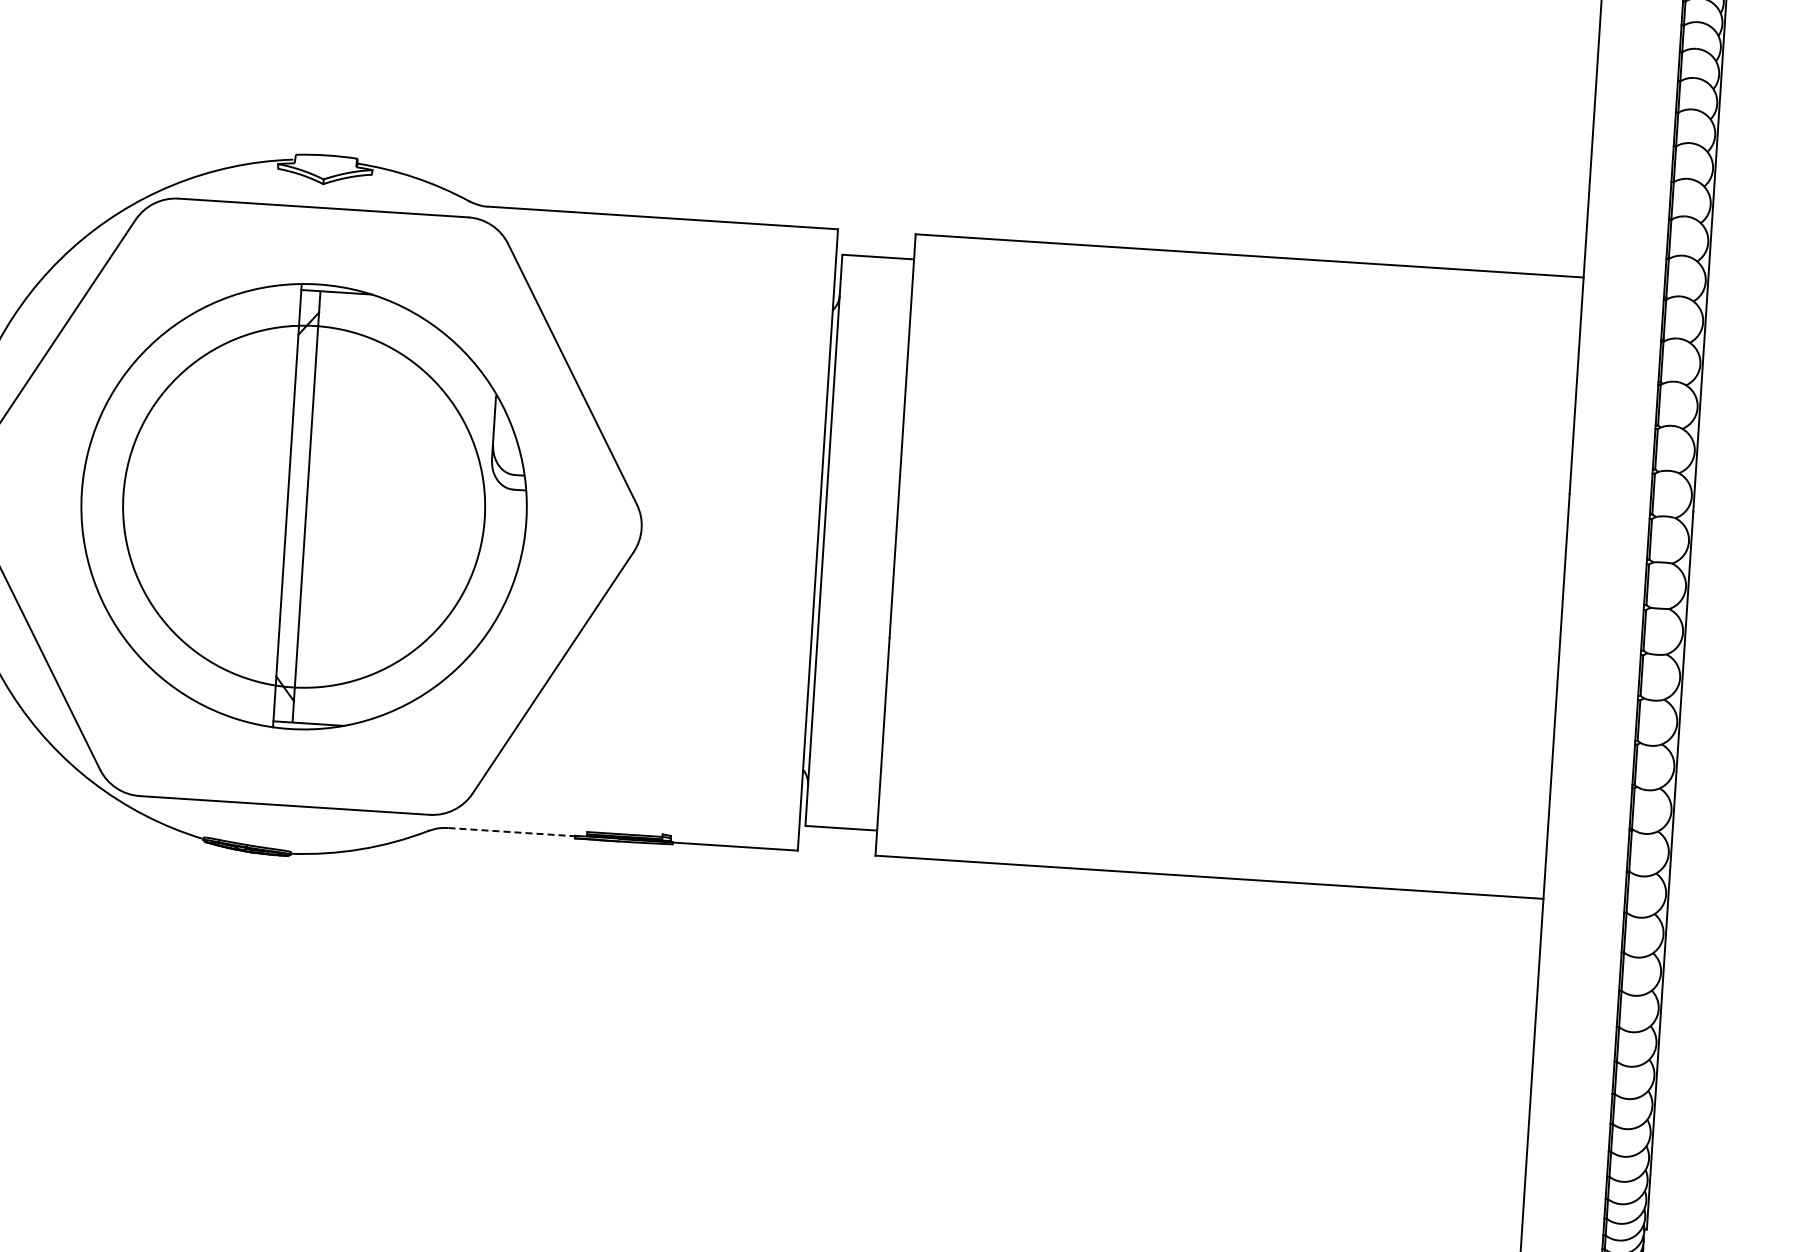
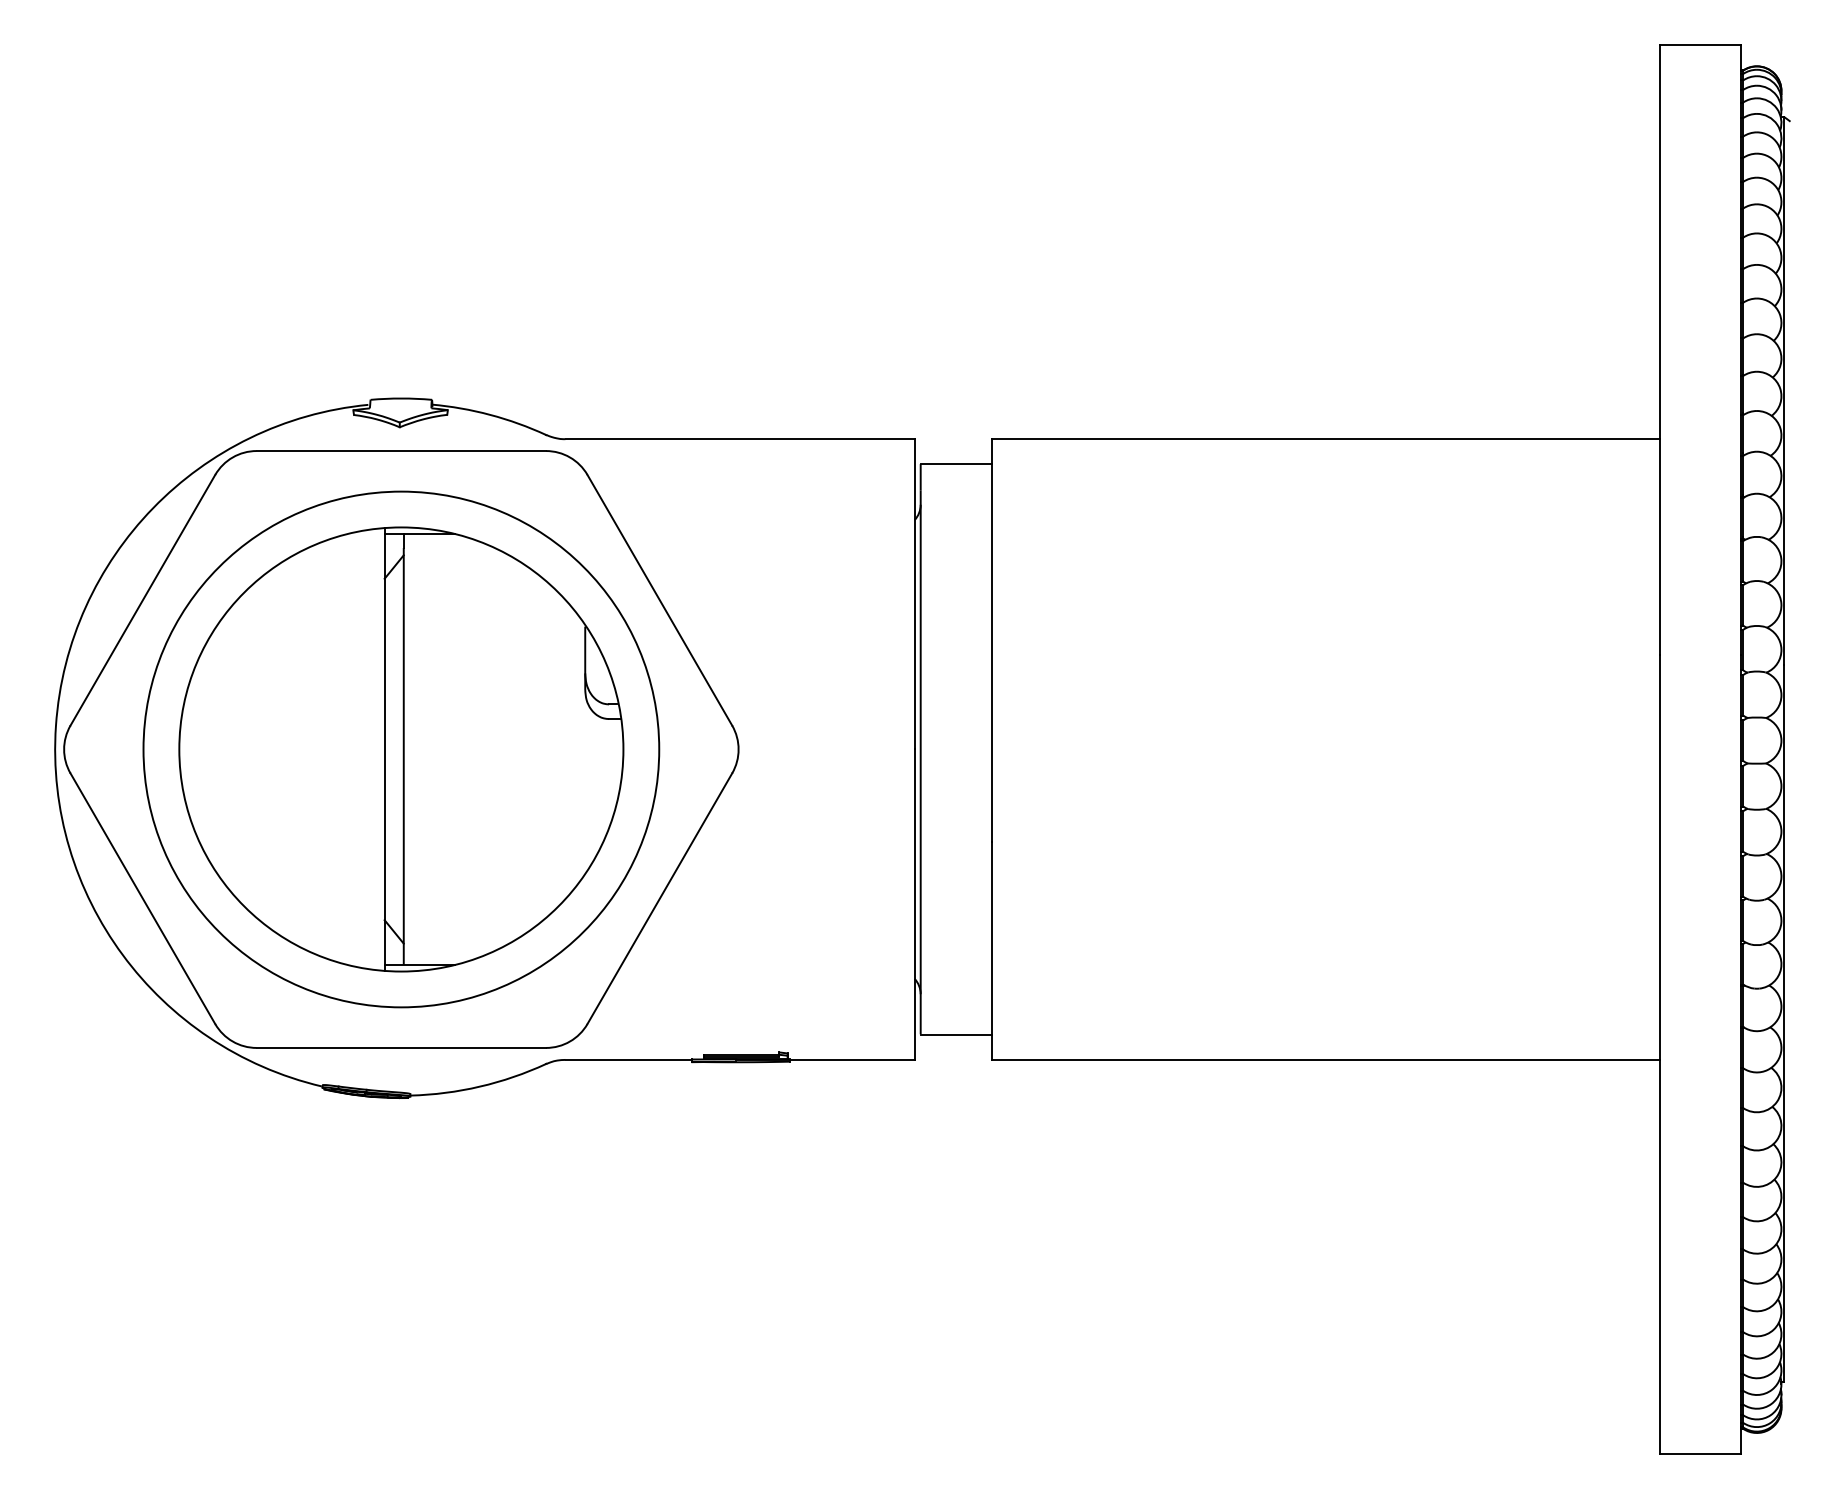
circle: (304, 506) -> (401, 749), size x1.43
line: (512, 831) -> (629, 1059), dashed -> solid

